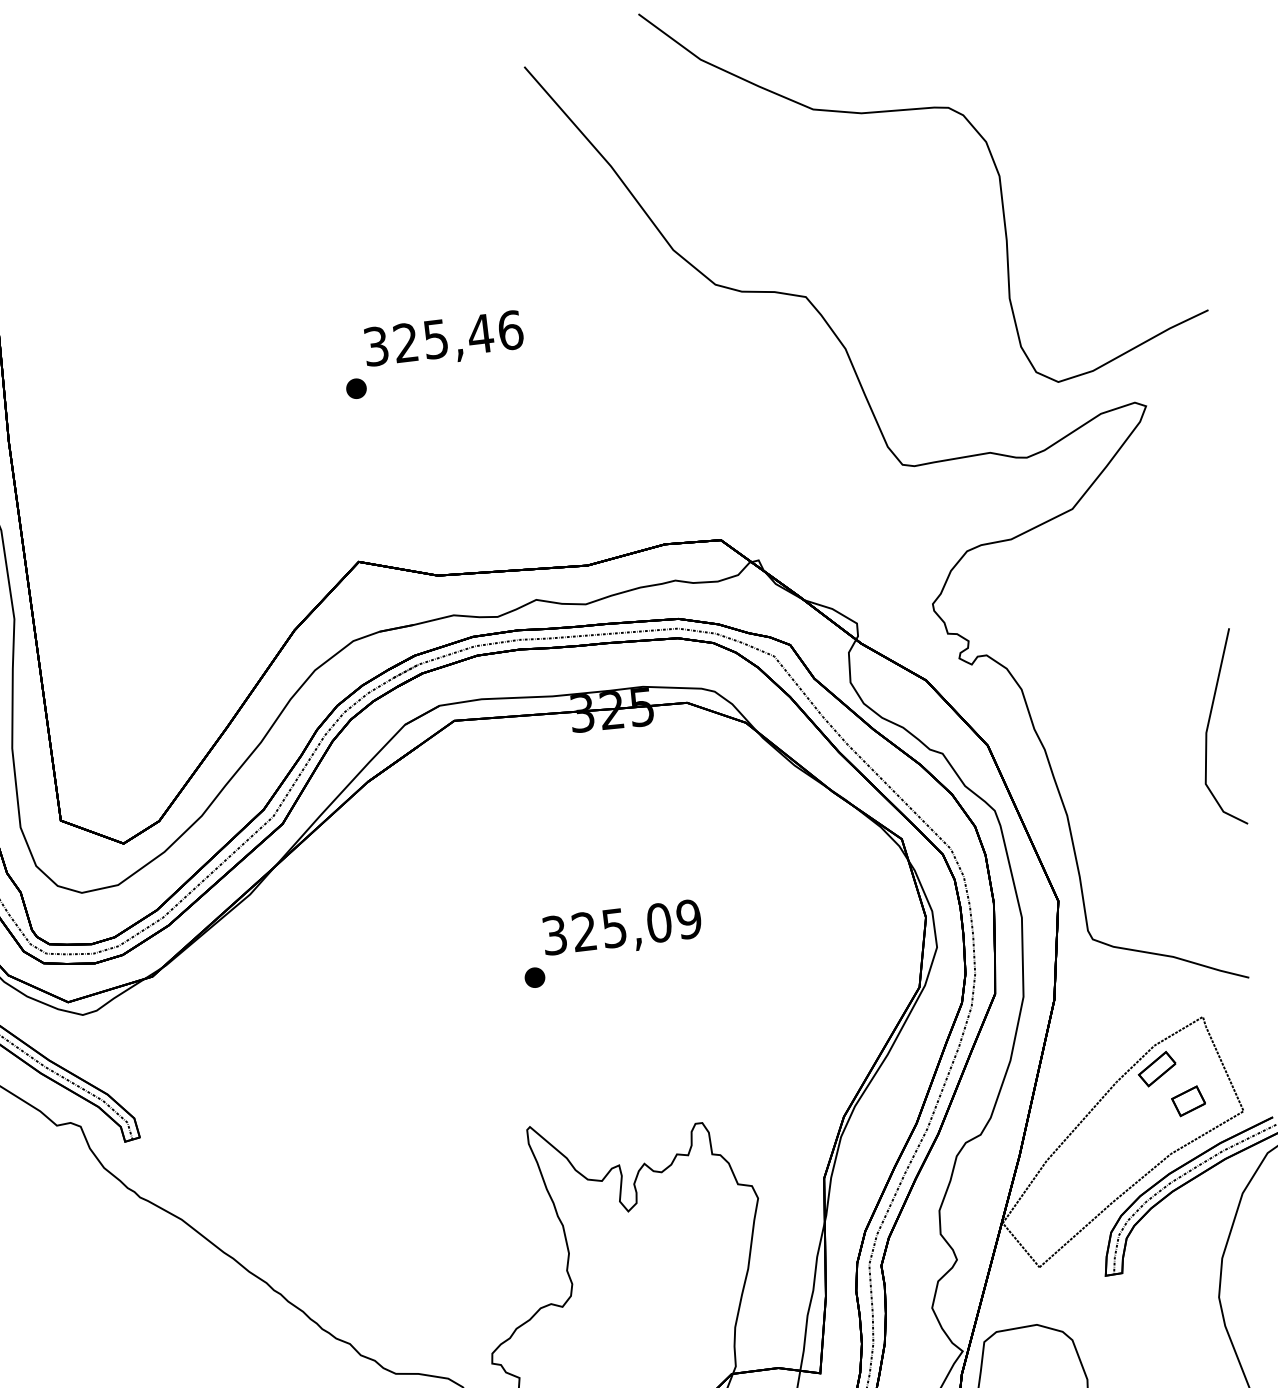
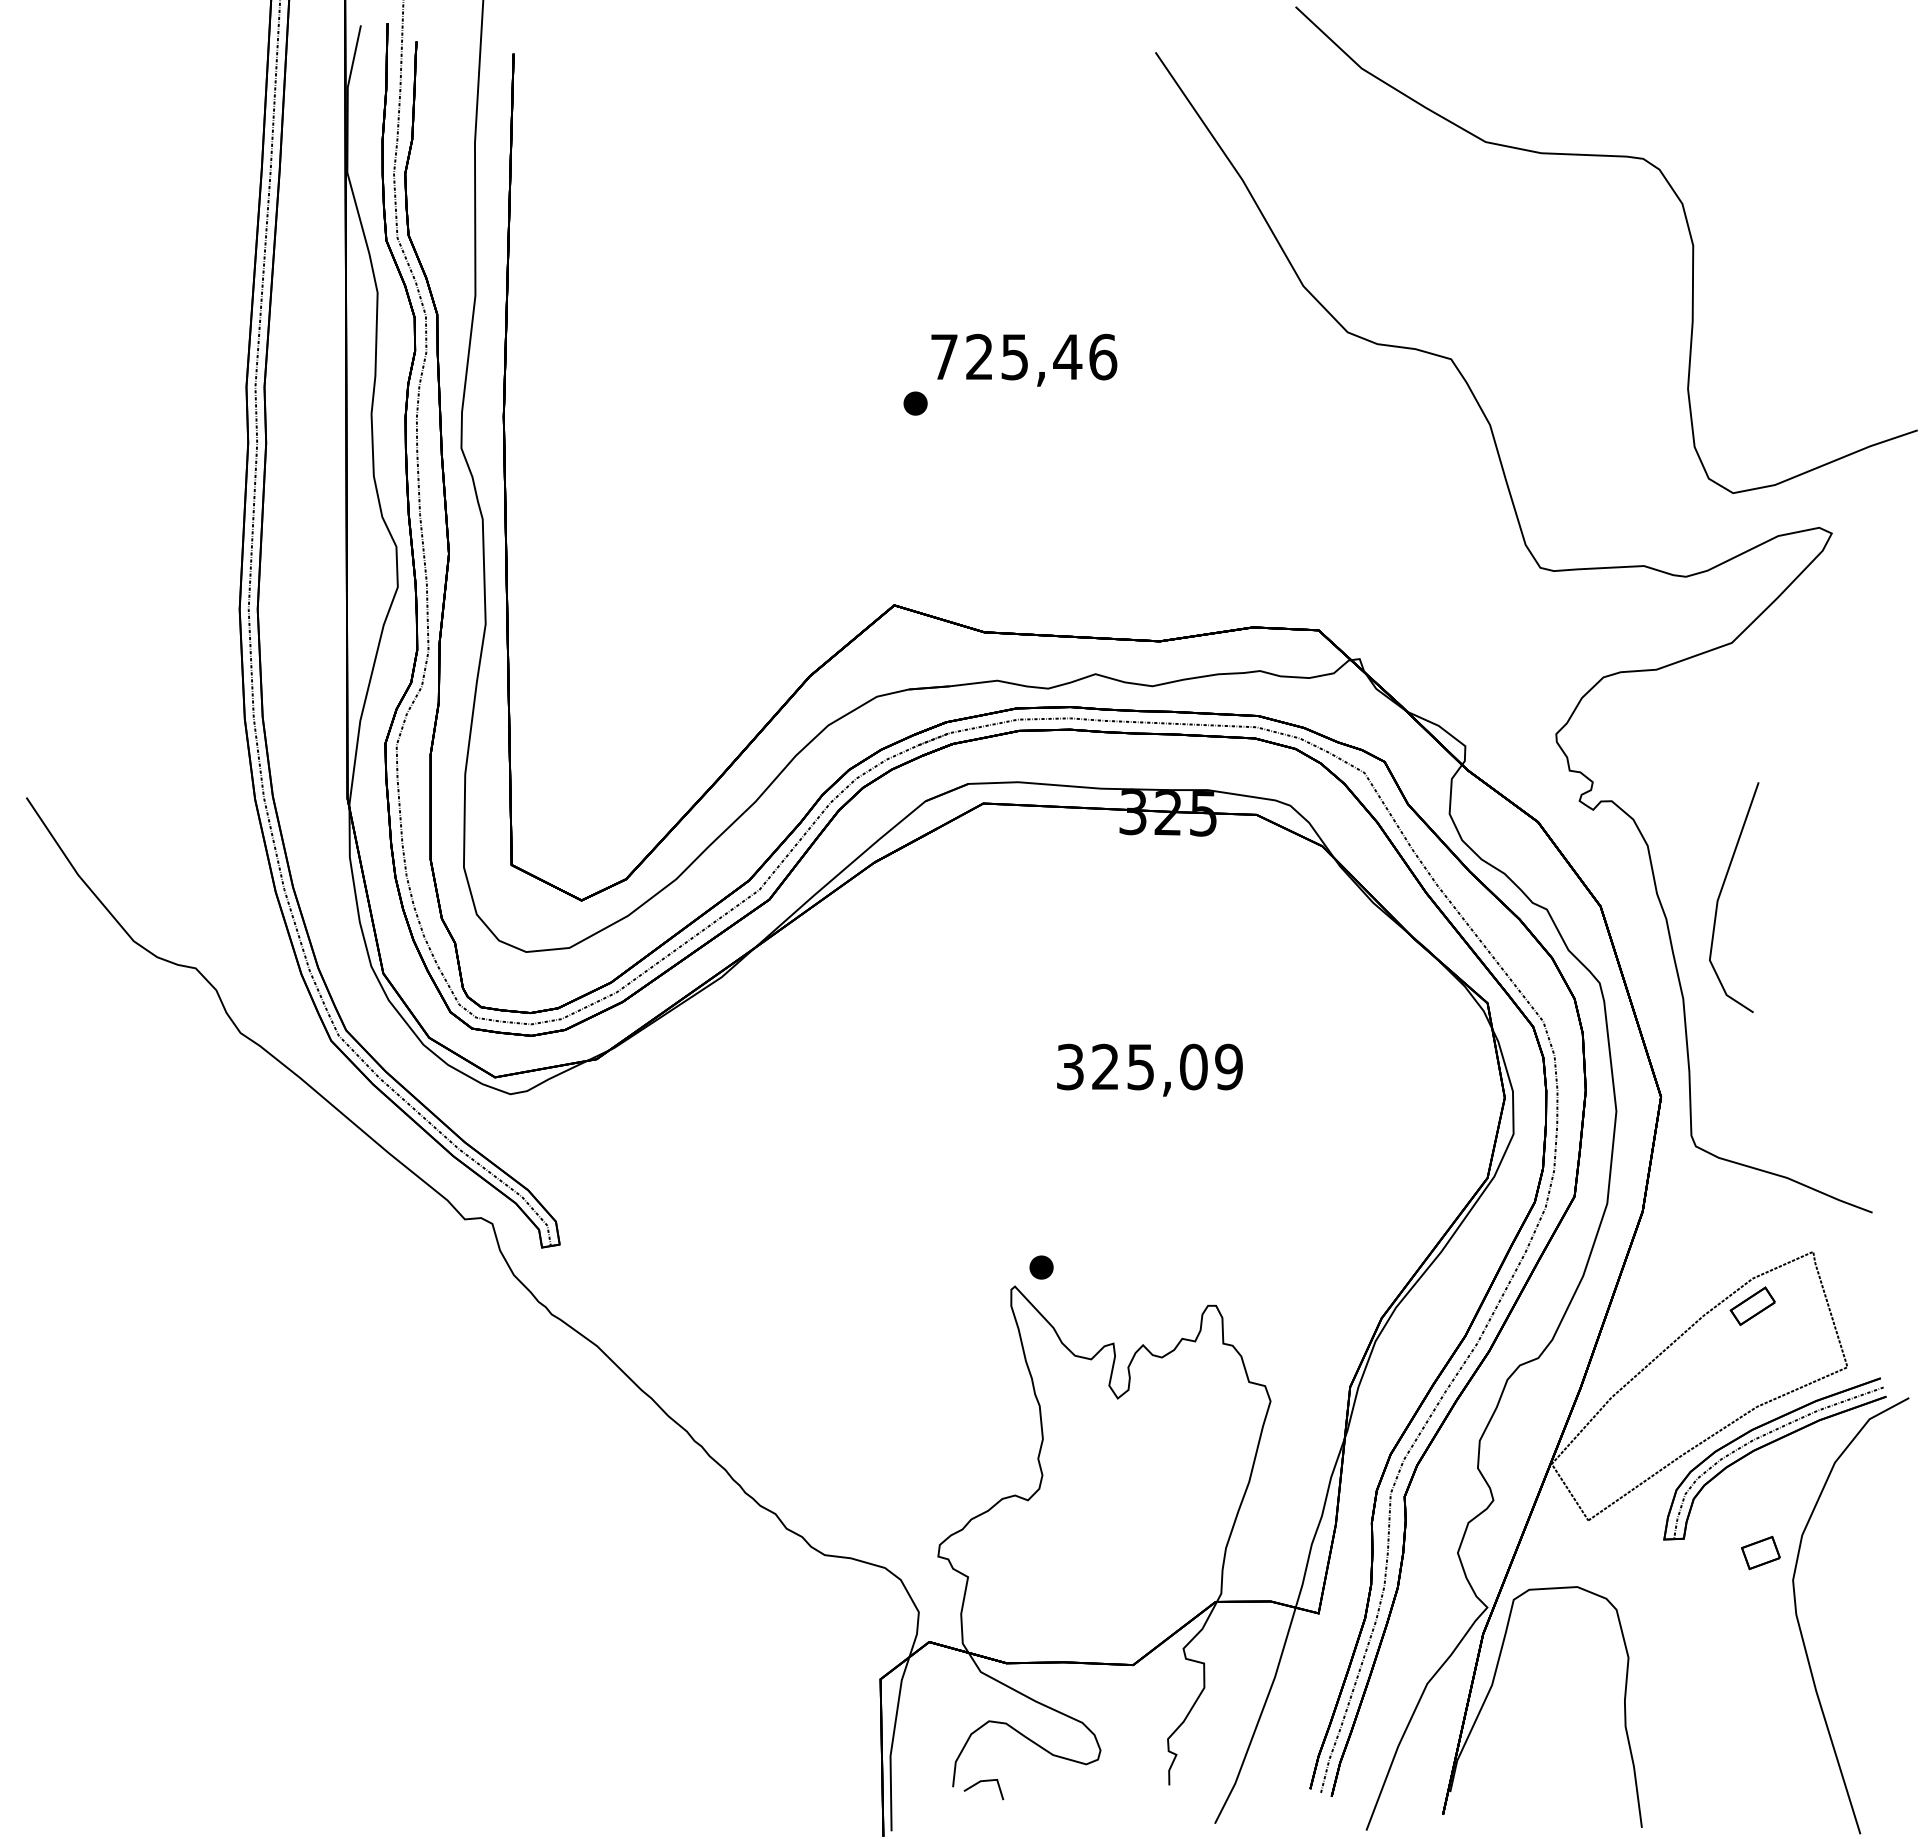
text: (376, 345) -> (944, 356), 325,46 -> 725,46
line: (1208, 726) -> (1721, 893), moved
part: (534, 977) -> (1041, 1267), moved
part: (1188, 1100) -> (1760, 1552), moved

